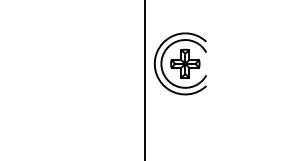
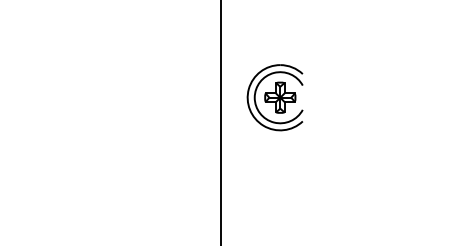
part: (179, 63) -> (273, 97), size x0.7

